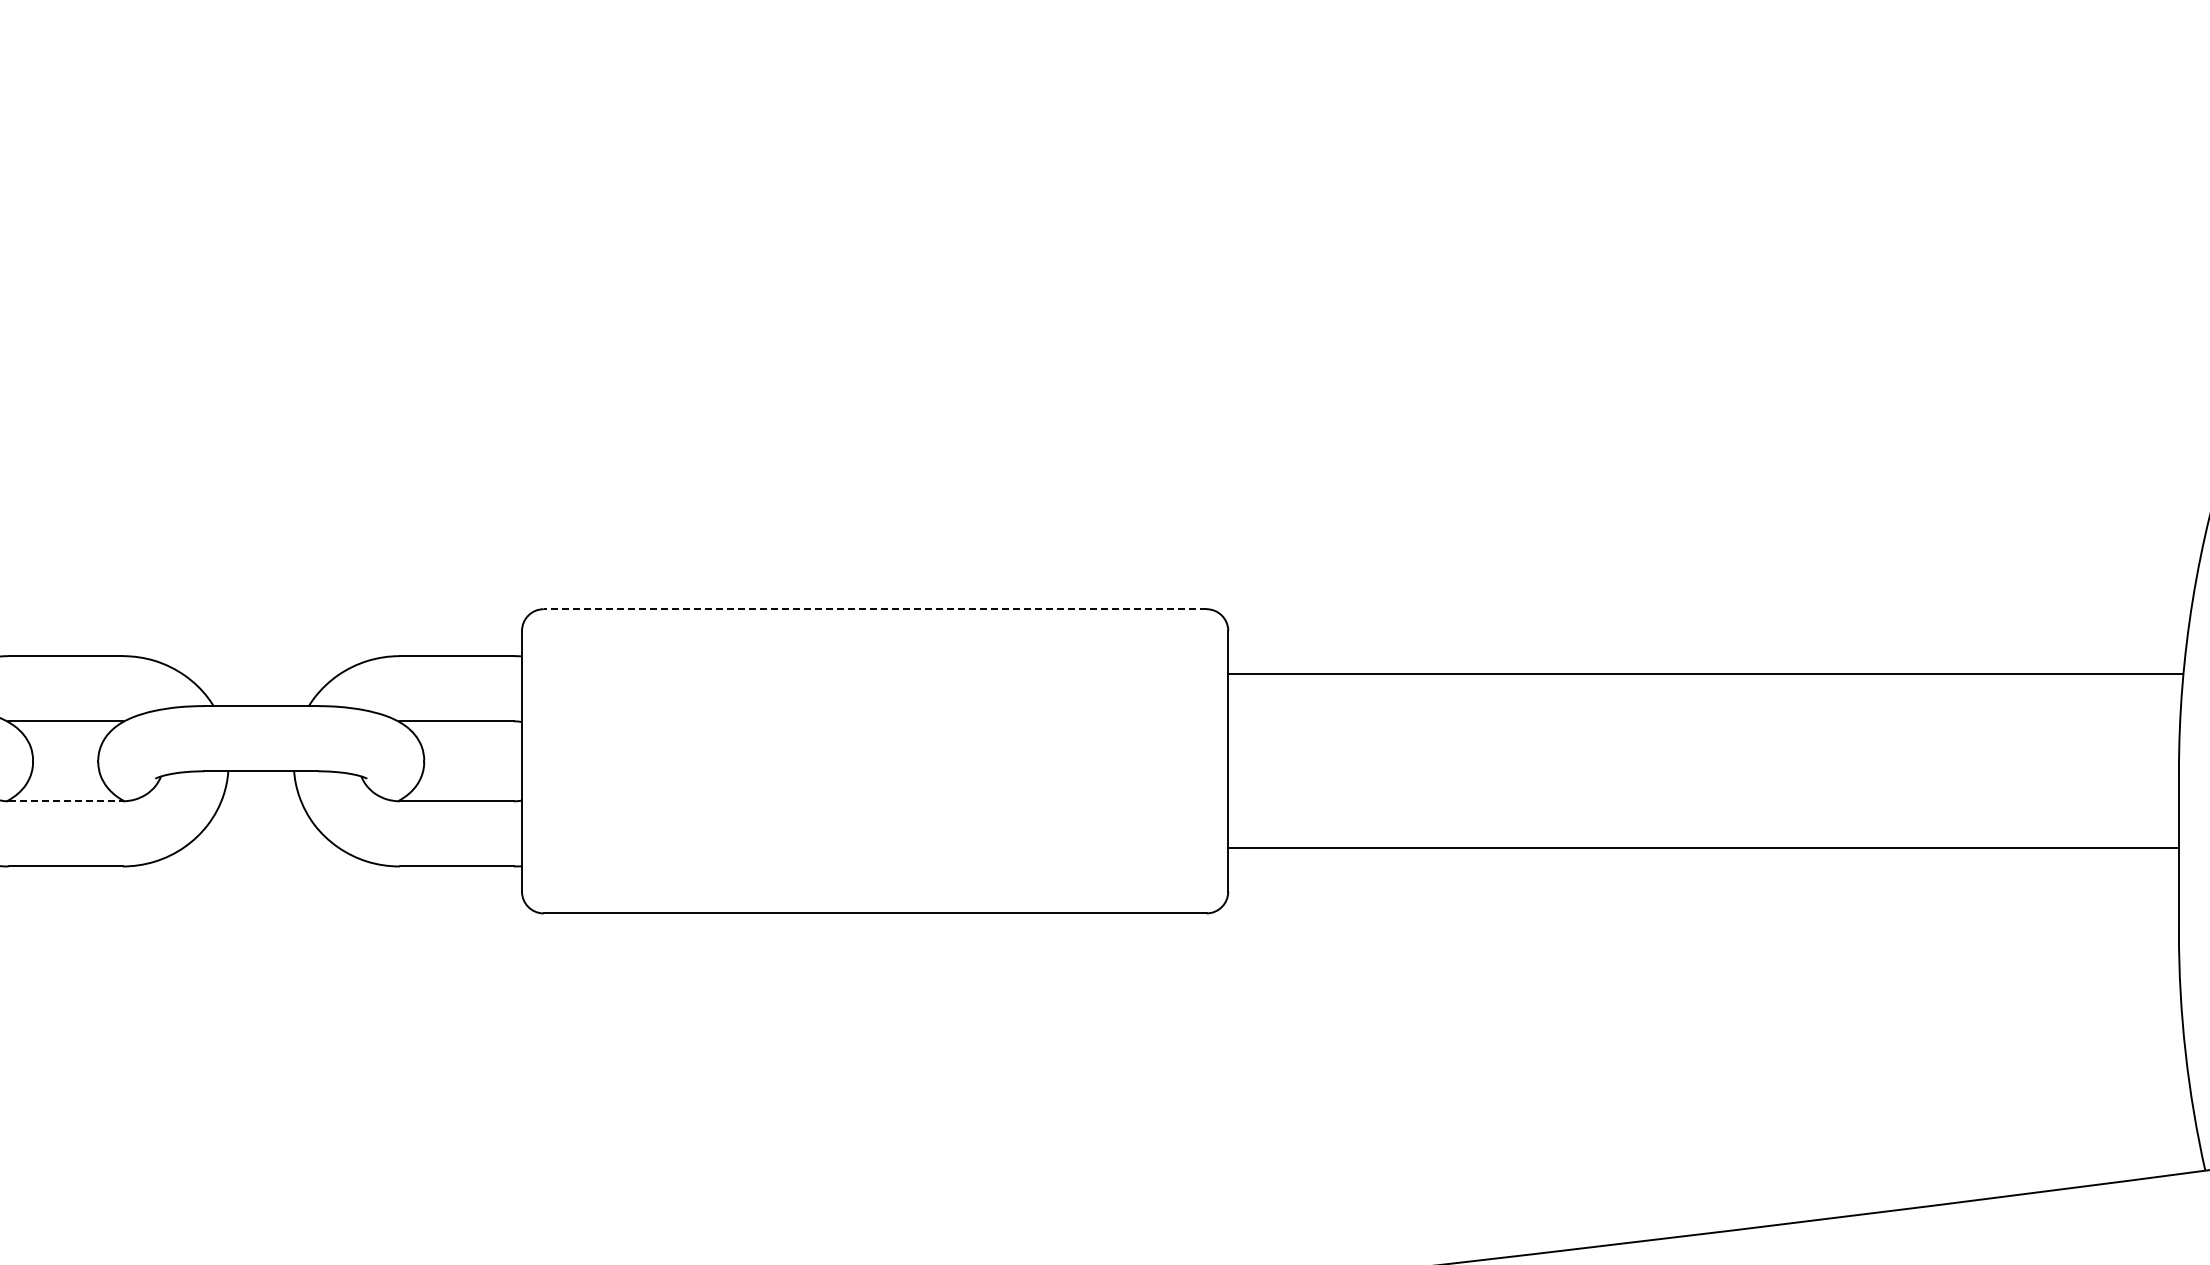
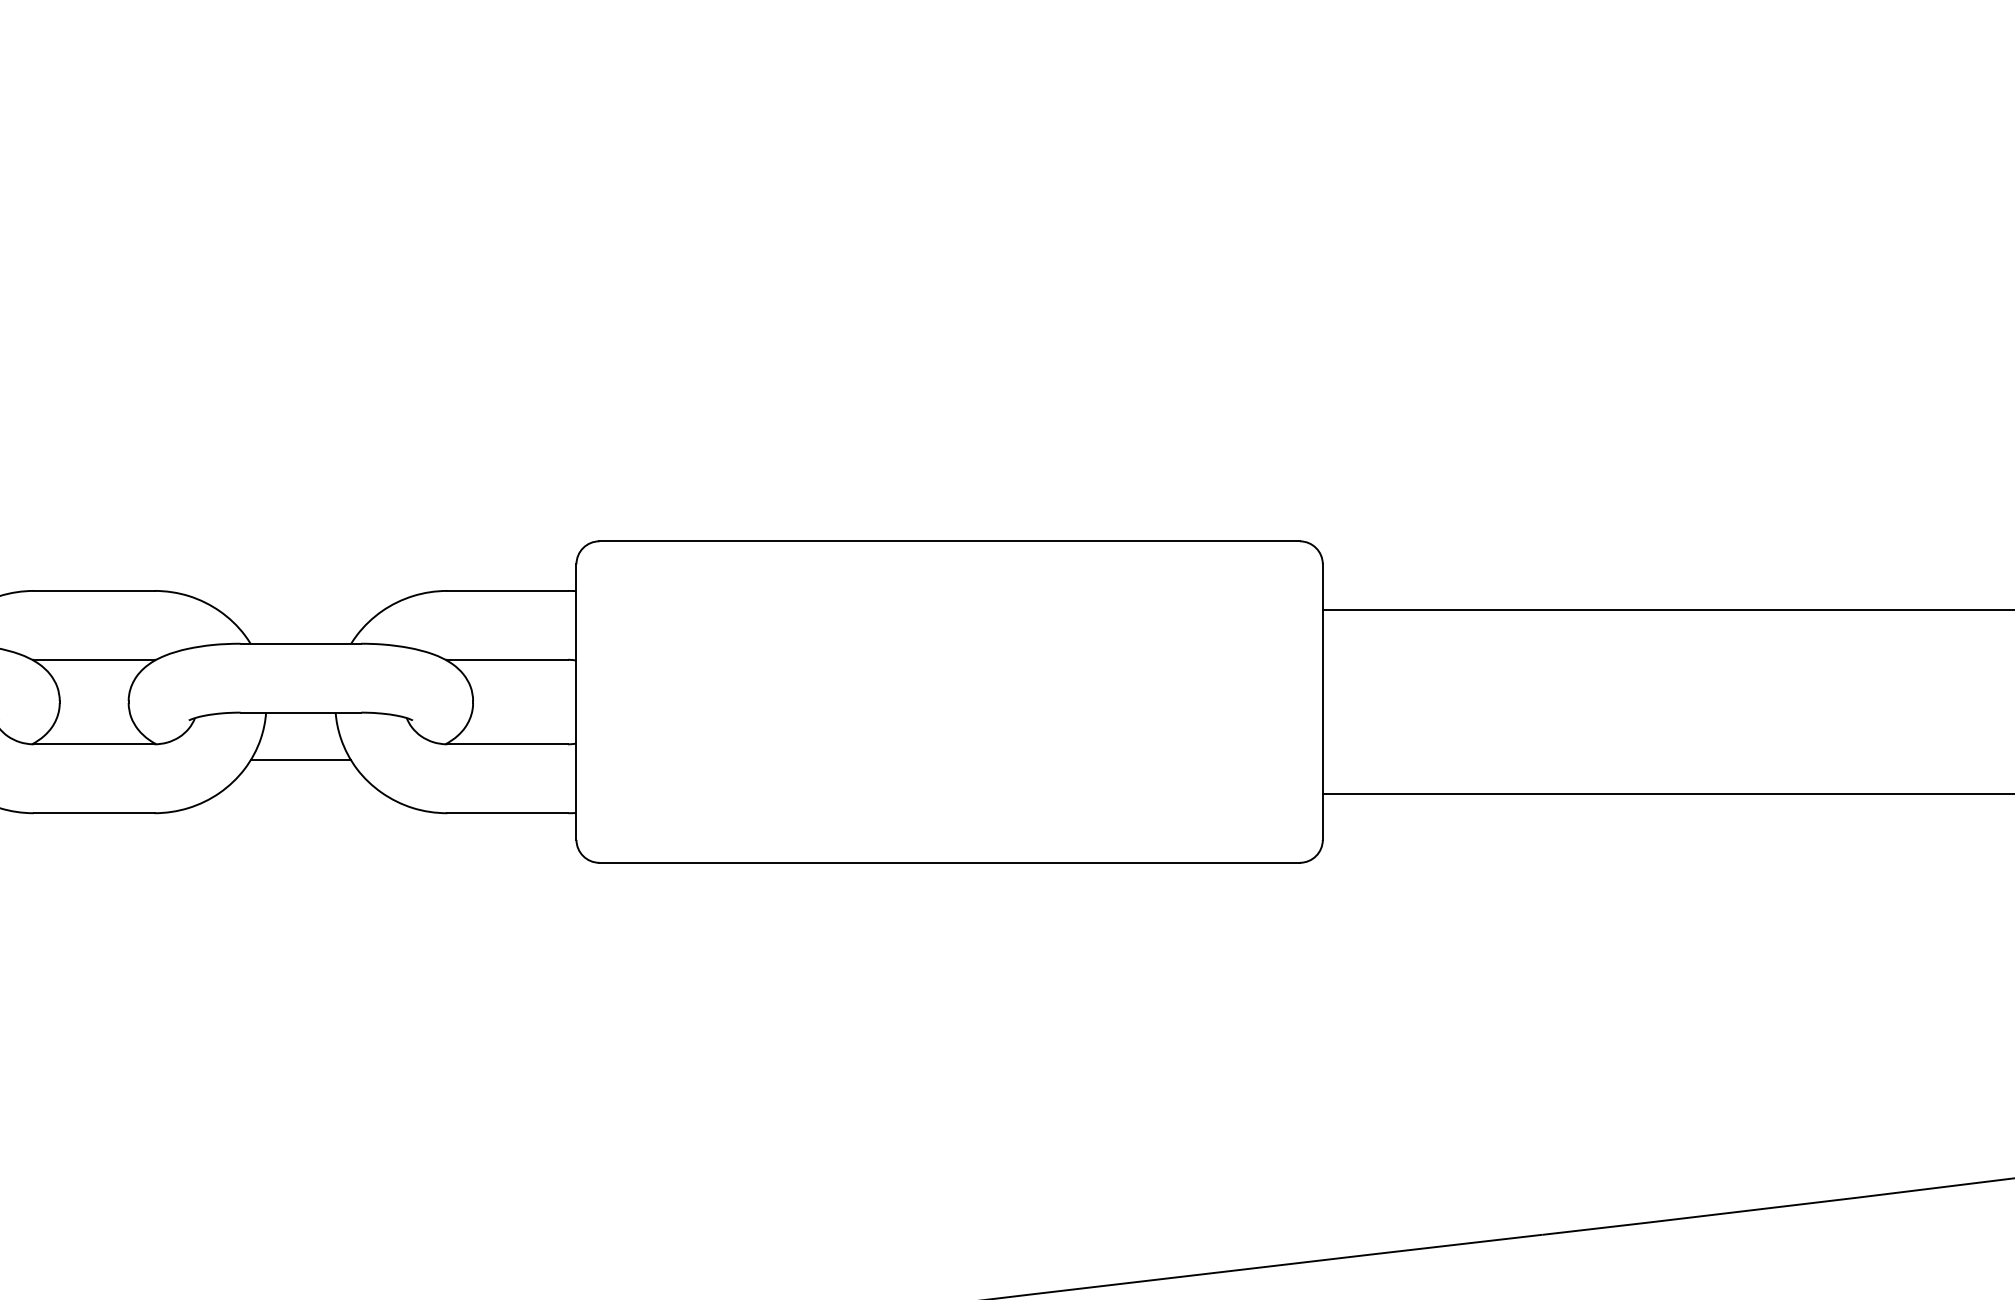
line: (874, 609) -> (948, 541), dashed -> solid
line: (66, 801) -> (95, 744), dashed -> solid
line: (260, 816) -> (300, 760), added

